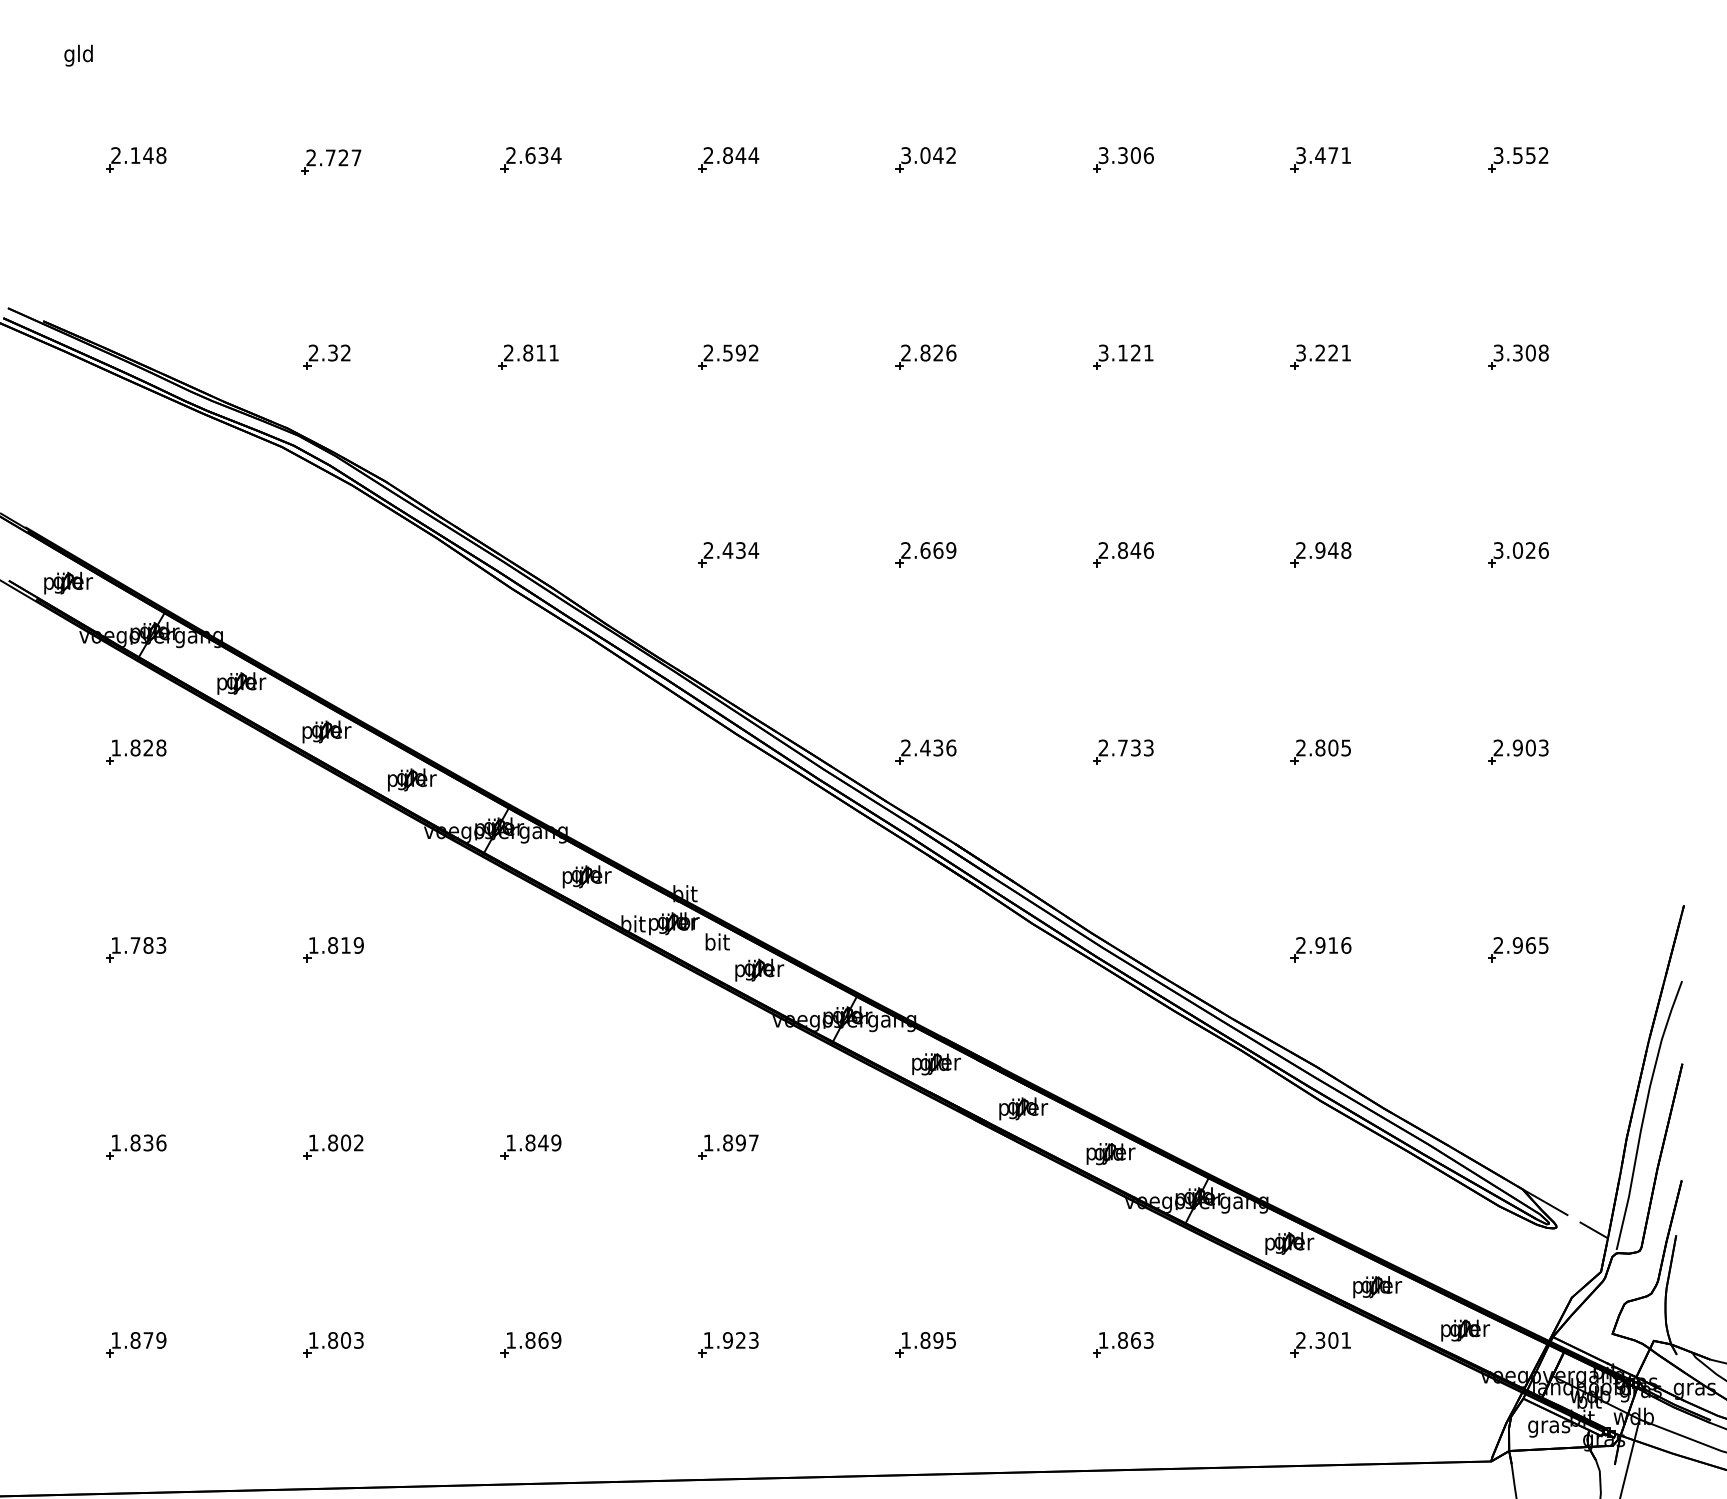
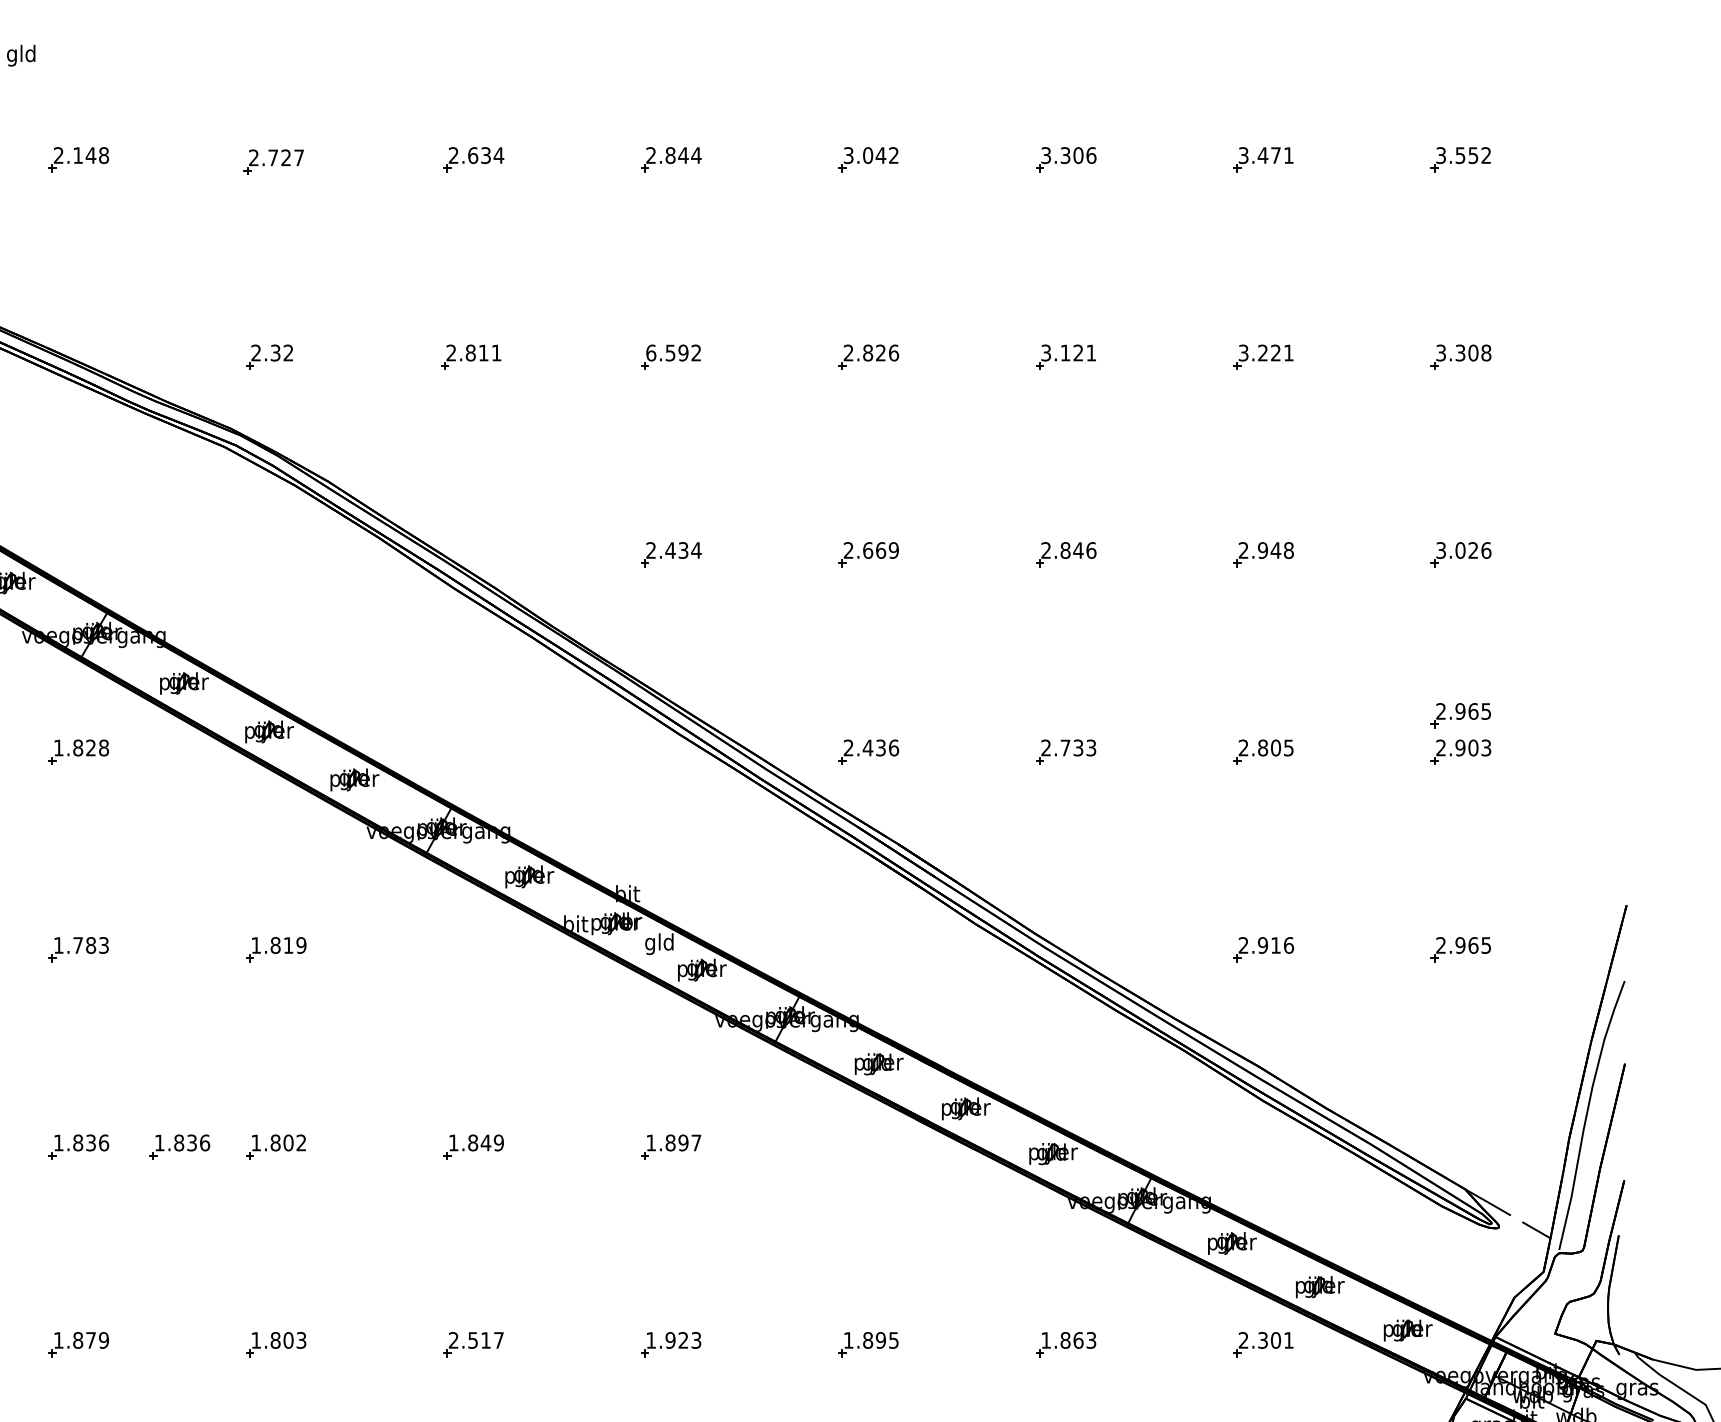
text: (708, 352) -> (651, 352), 2.592 -> 6.592
part: (1518, 715) -> (1461, 715), added
text: (716, 944) -> (659, 944), bit -> gld
part: (237, 1146) -> (180, 1146), added
text: (533, 1340) -> (476, 1340), 1.869 -> 2.517

